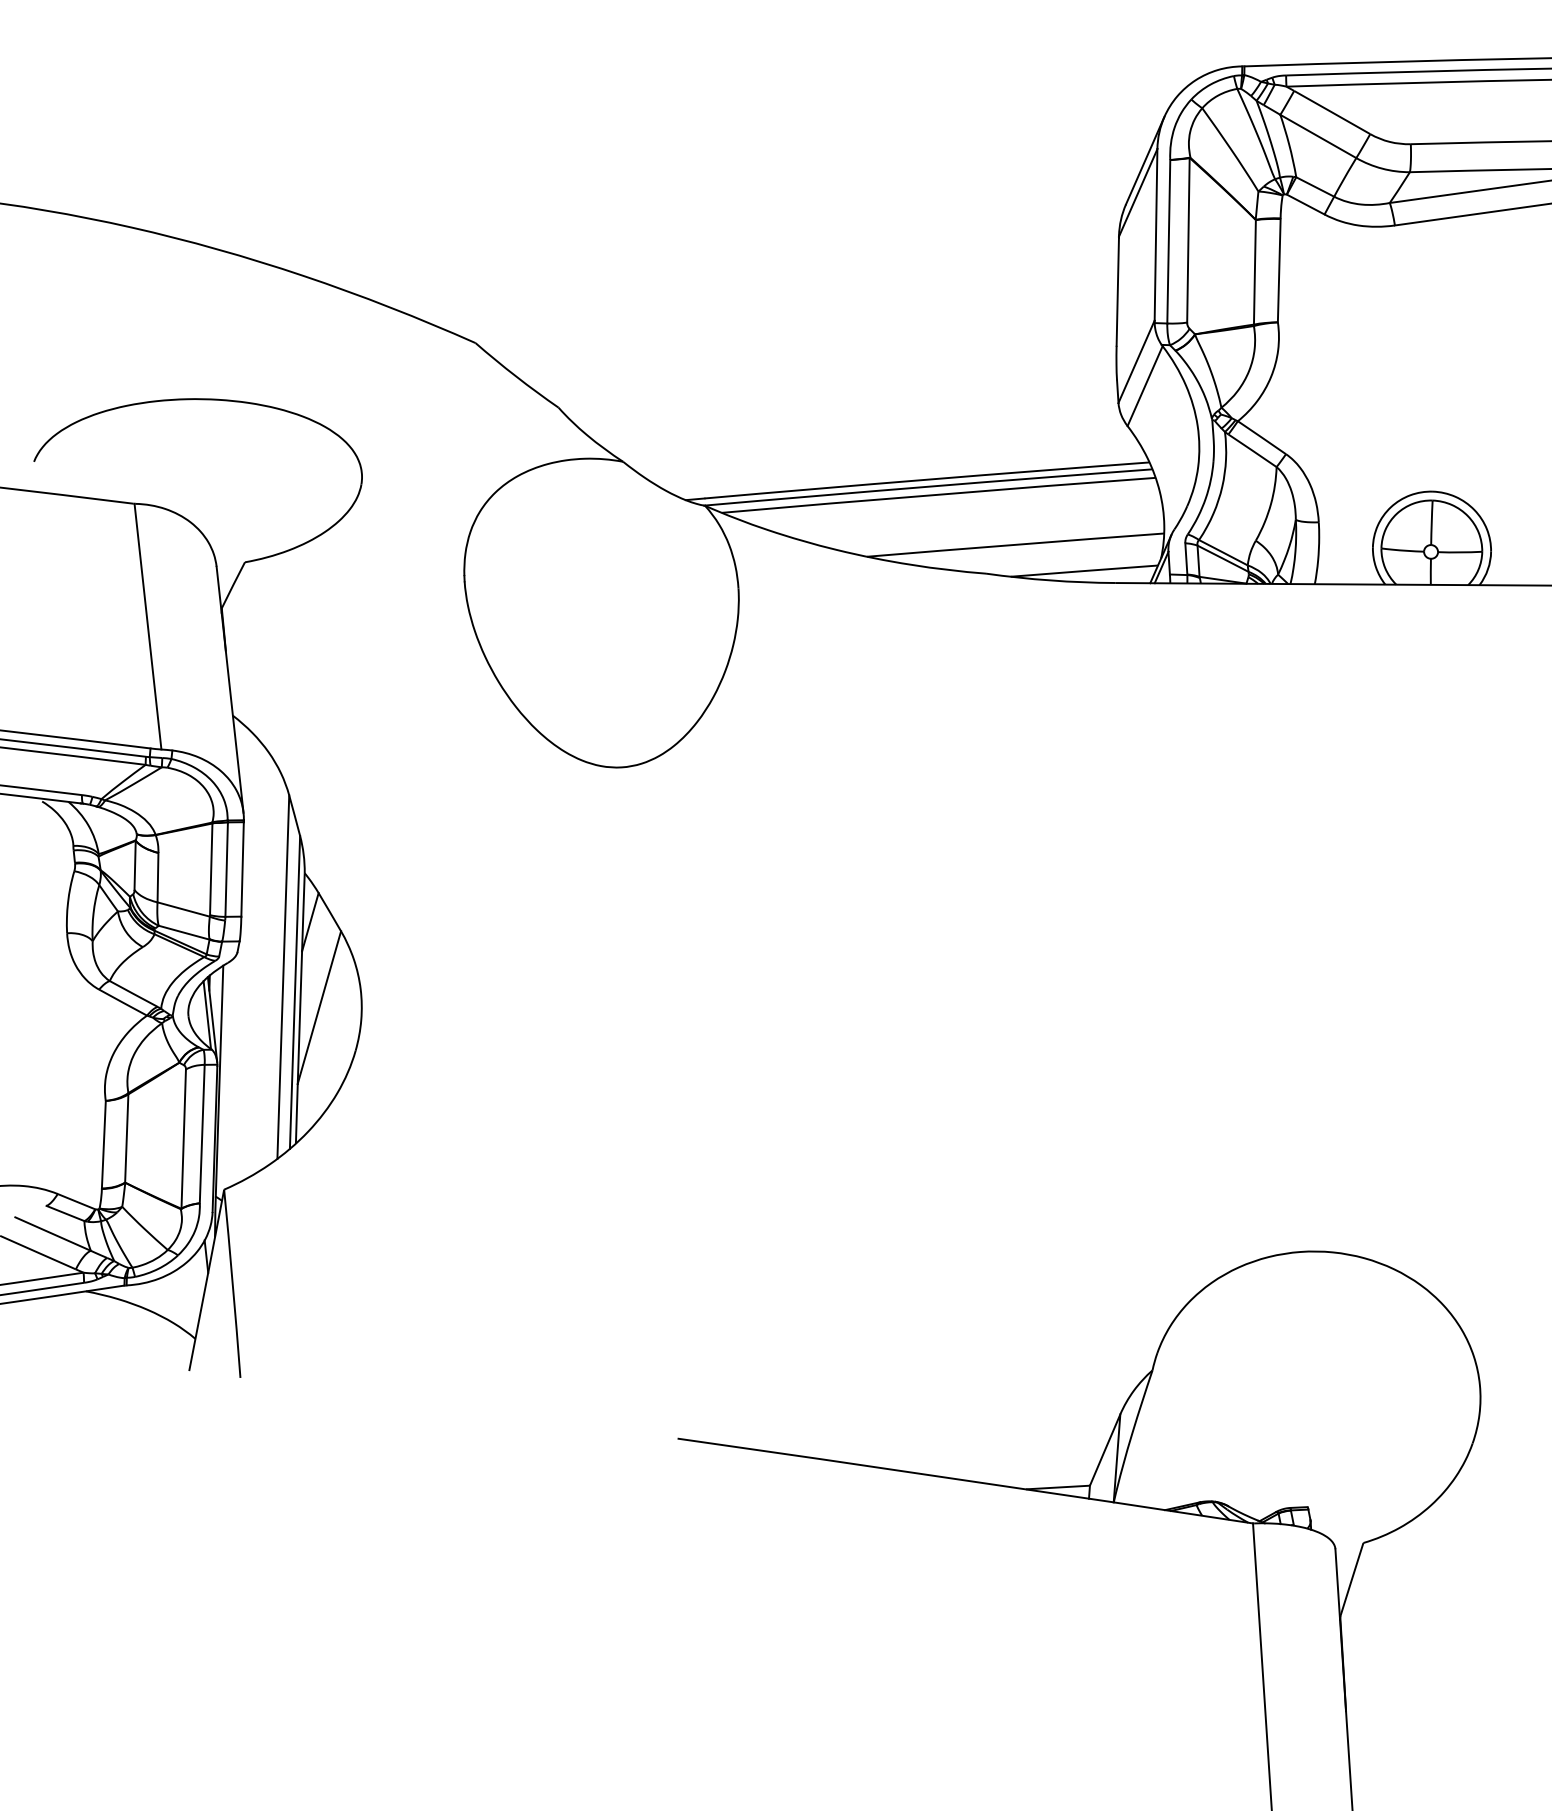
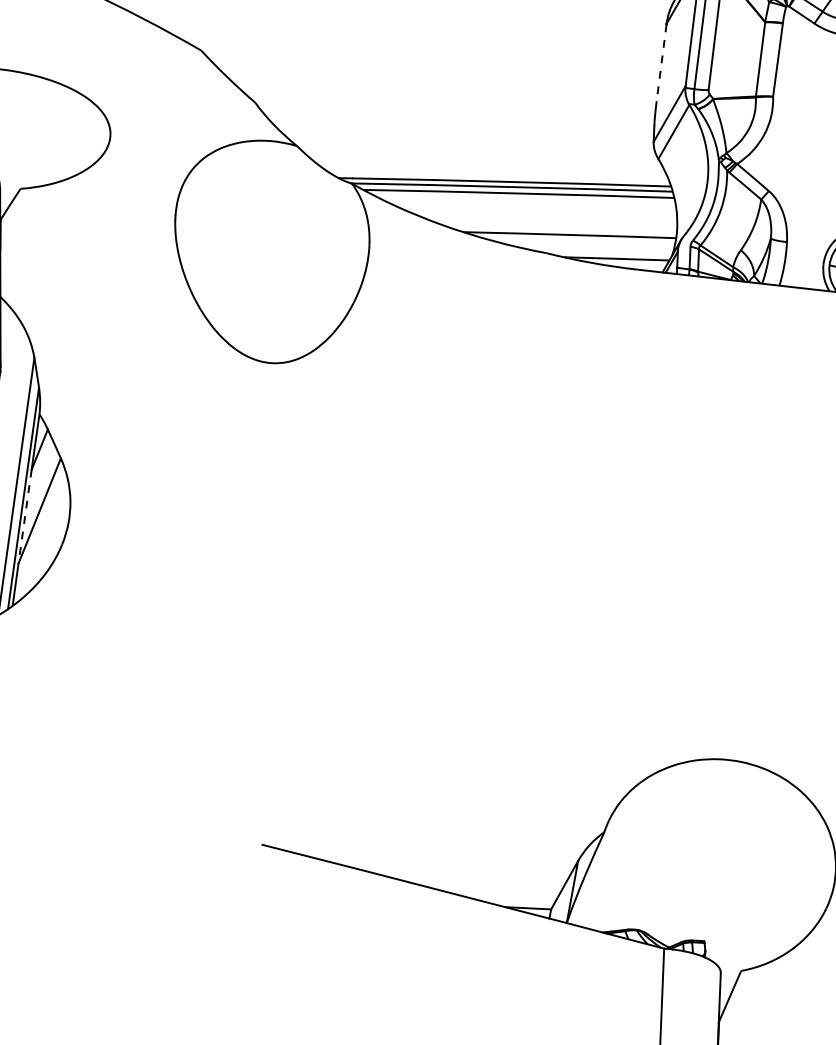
line: (1117, 292) -> (661, 63), solid -> dashed
line: (299, 1018) -> (24, 517), solid -> dashed

